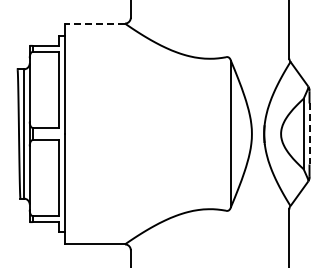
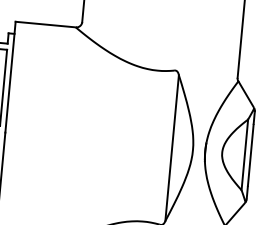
line: (94, 23) -> (45, 24), dashed -> solid
line: (309, 134) -> (250, 155), dashed -> solid

